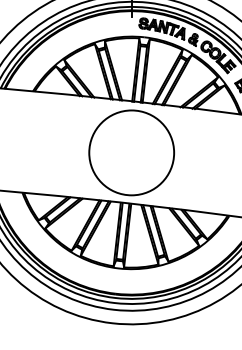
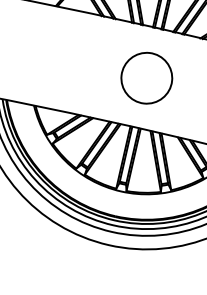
circle: (131, 152) -> (146, 77), size x0.6

